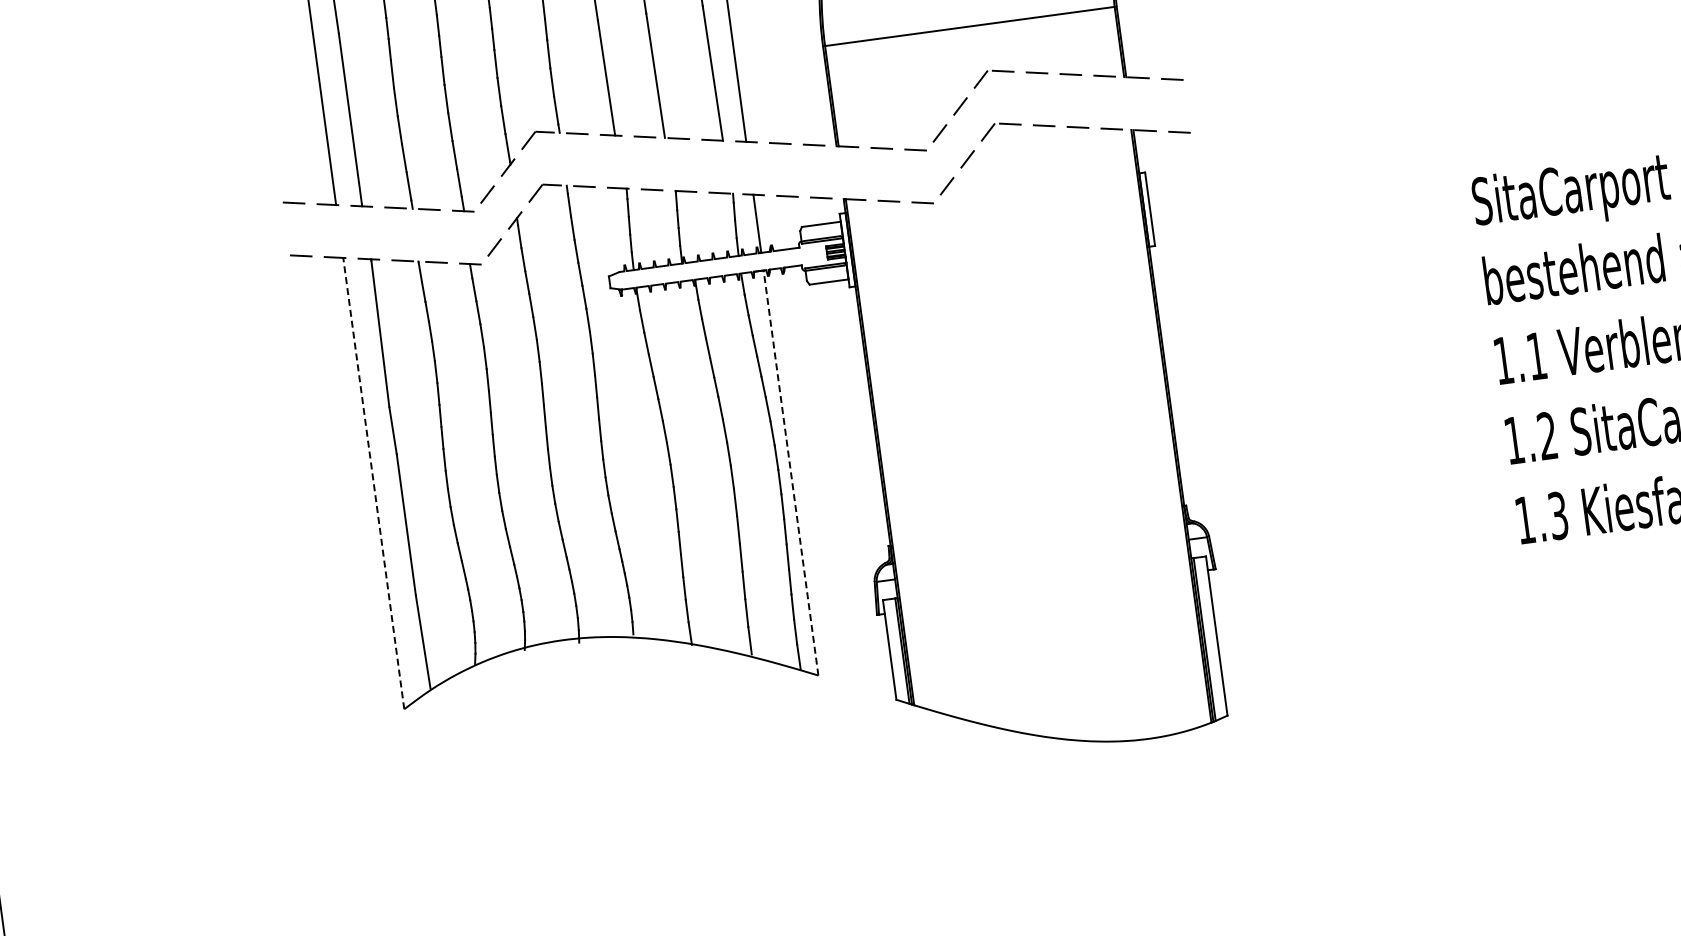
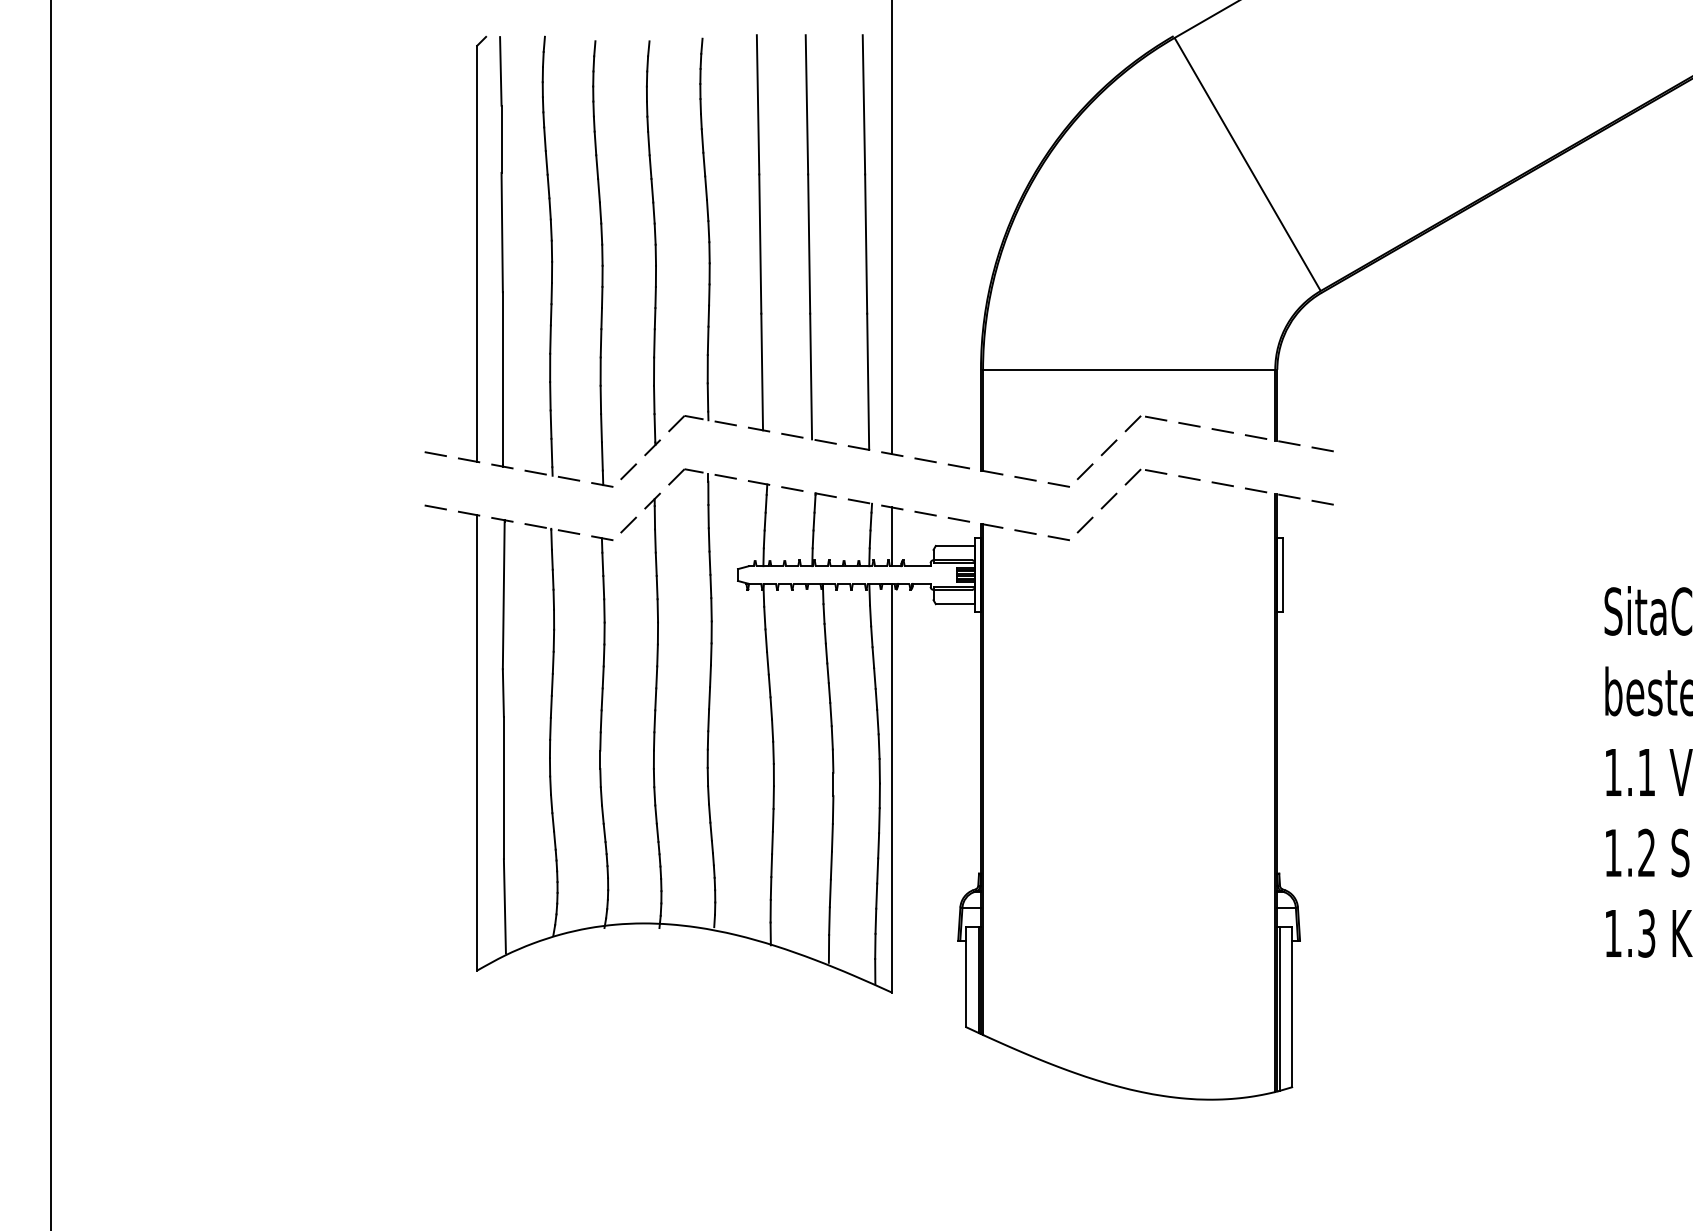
line: (791, 472) -> (892, 787), dashed -> solid
line: (374, 483) -> (477, 742), dashed -> solid

